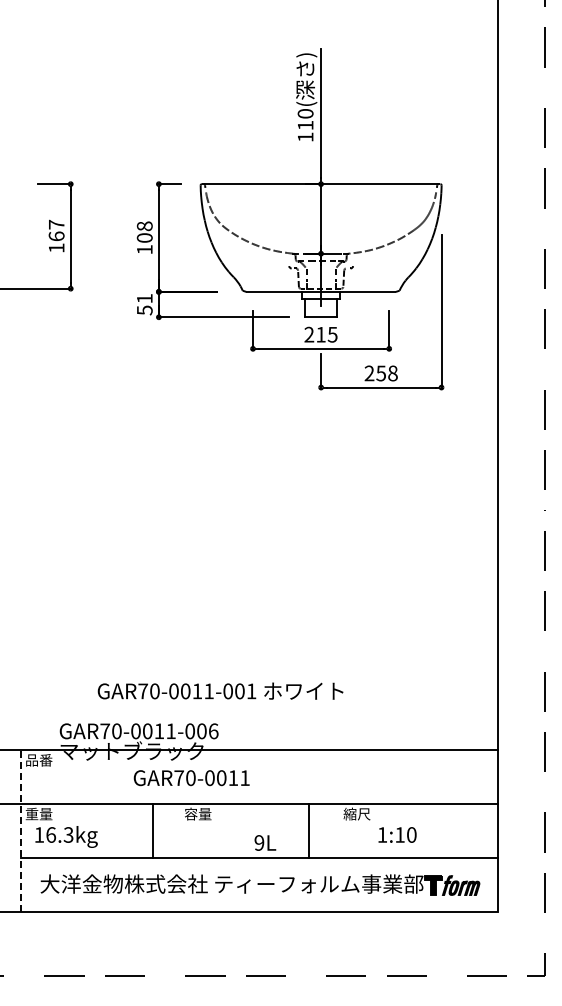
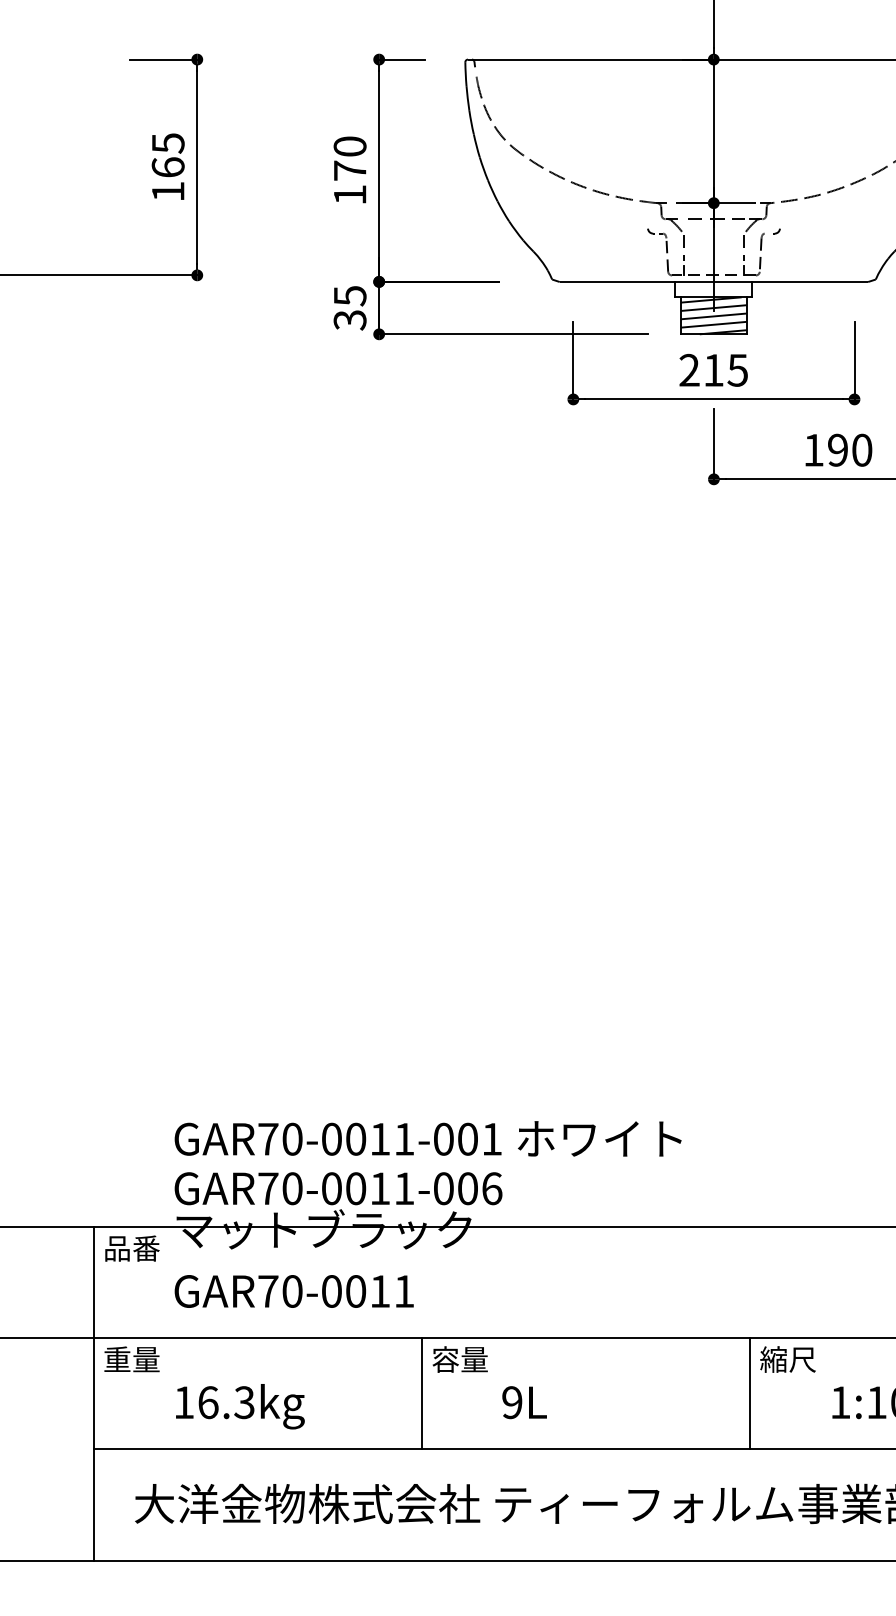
text: (56, 224) -> (167, 142), 167 -> 165
text: (144, 231) -> (349, 157), 108 -> 170
text: (144, 304) -> (349, 307), 51 -> 35
hatch: (320, 308) -> (712, 316), added
text: (380, 373) -> (836, 450), 258 -> 190
text: (220, 690) -> (427, 1137), moved
text: (191, 778) -> (293, 1292), moved
line: (20, 830) -> (93, 1393), dashed -> solid
line: (152, 830) -> (421, 1393), moved
line: (308, 830) -> (749, 1393), moved
text: (66, 836) -> (240, 1405), moved
text: (265, 842) -> (524, 1401), moved

